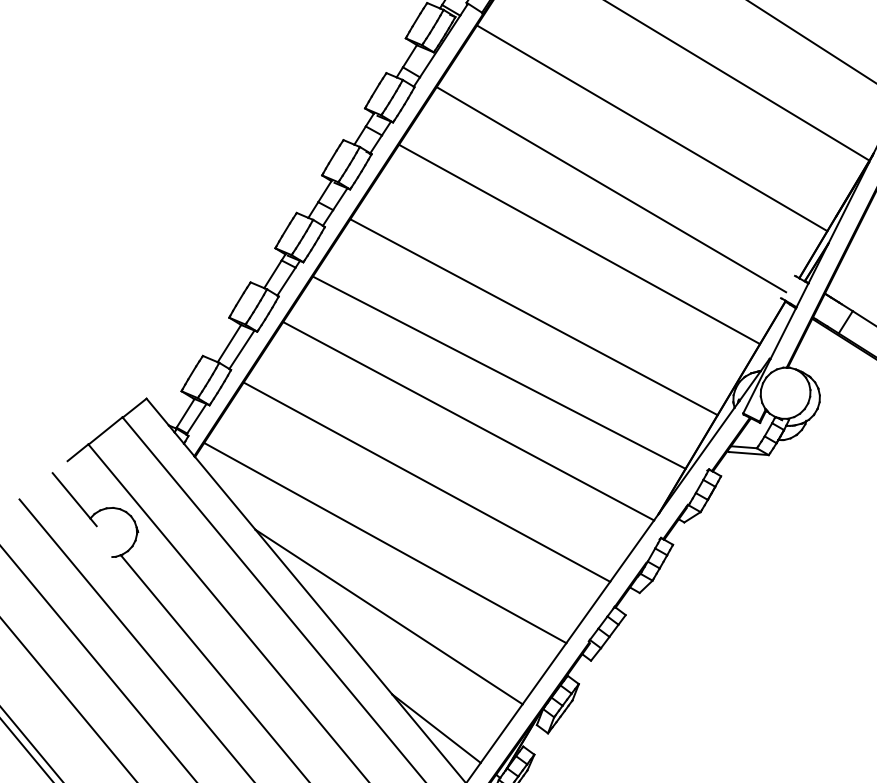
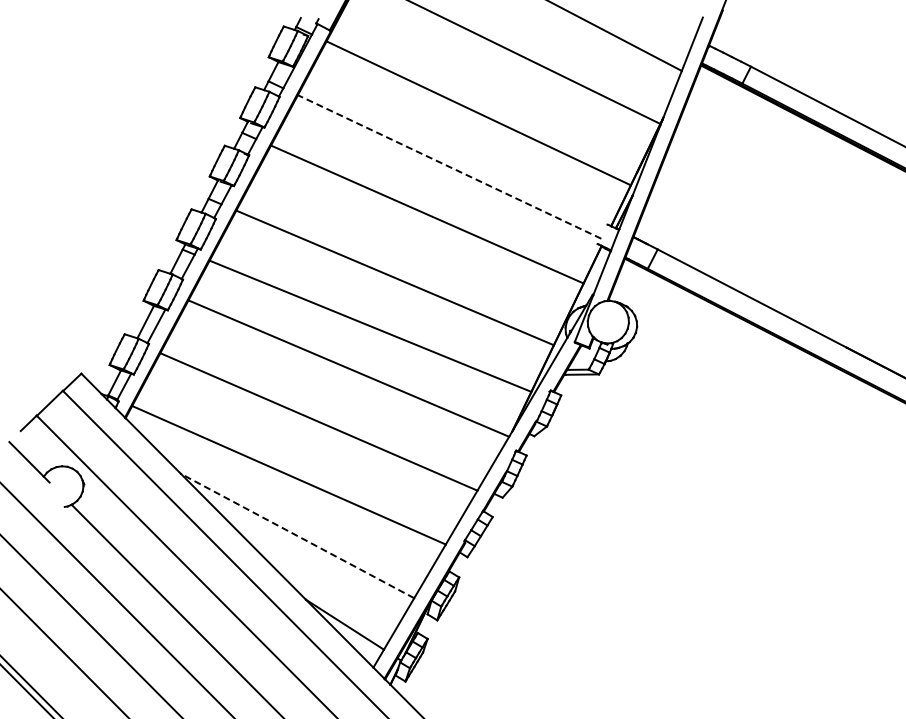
line: (611, 189) -> (449, 166), solid -> dashed
line: (389, 616) -> (297, 535), solid -> dashed

